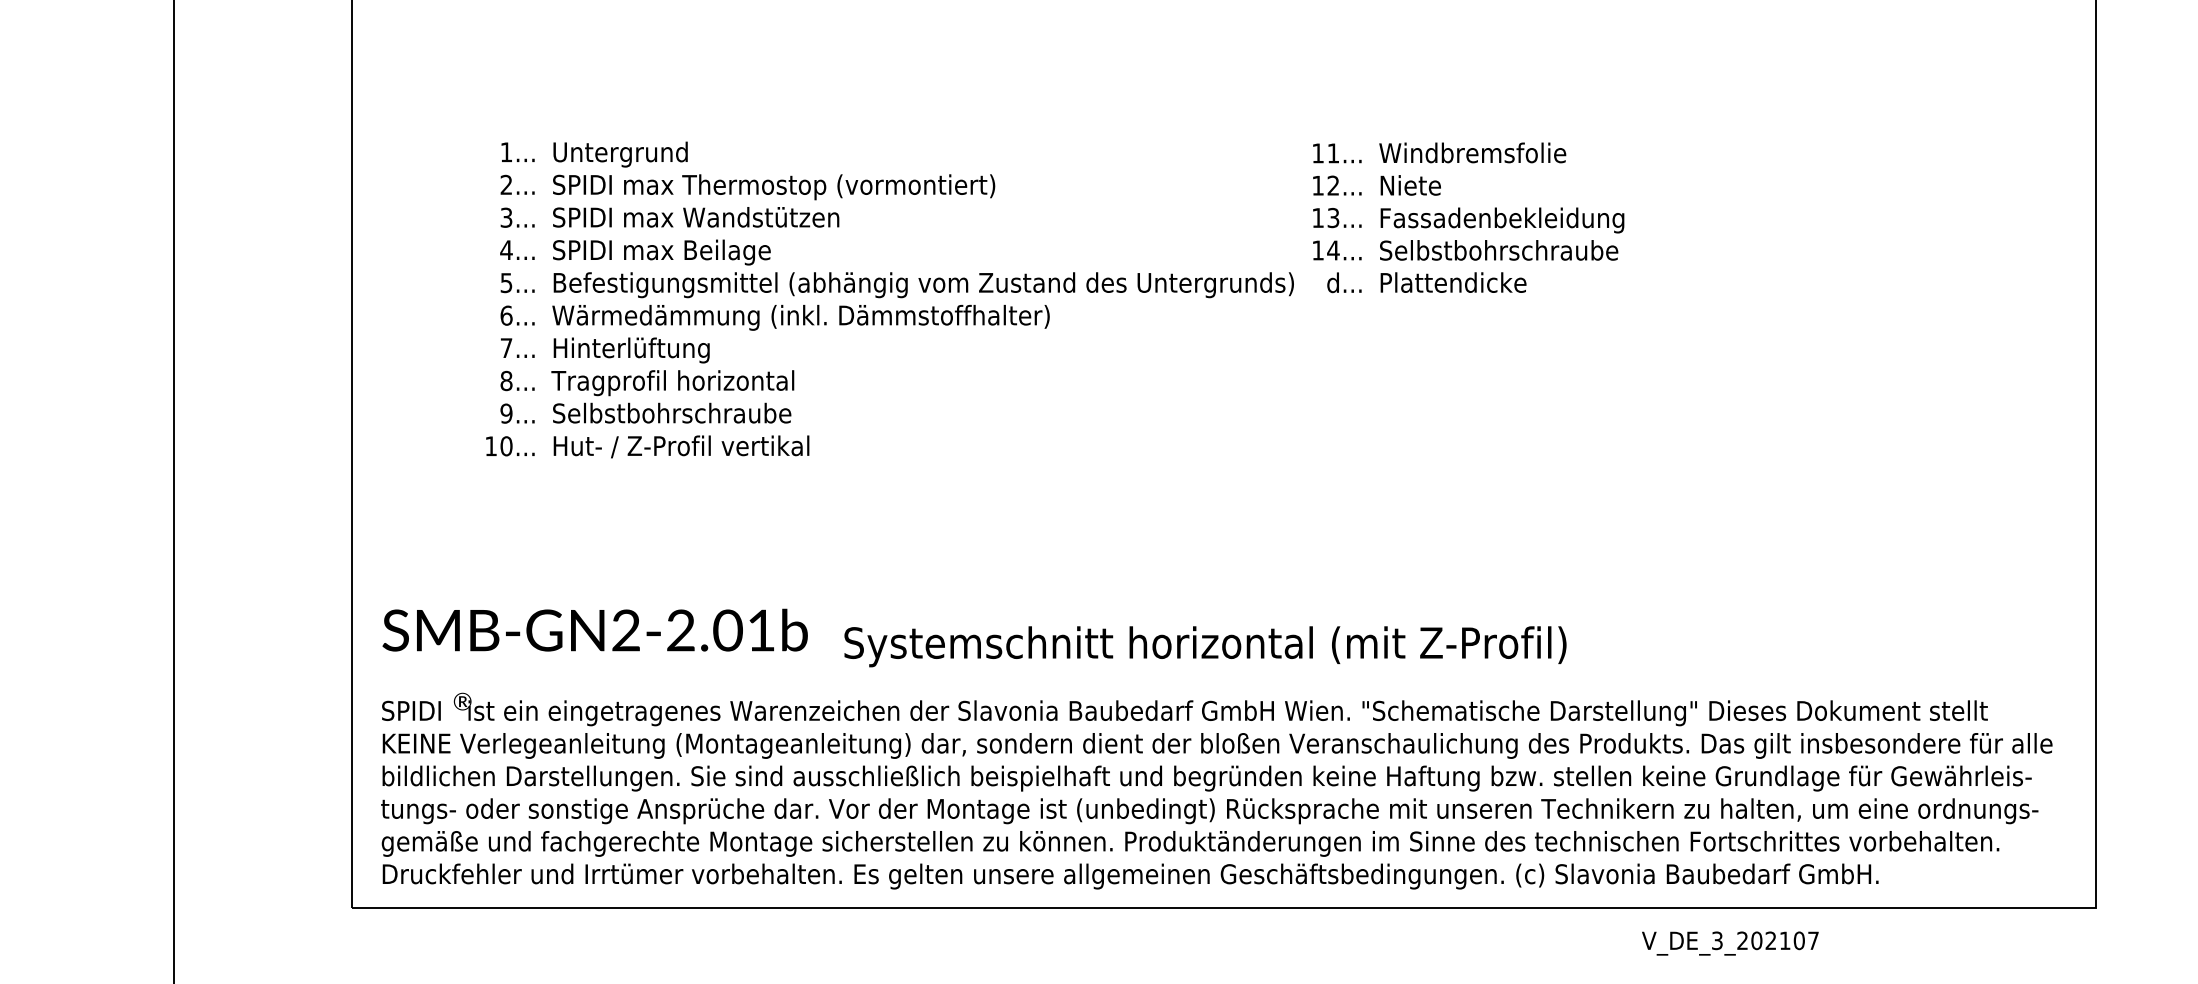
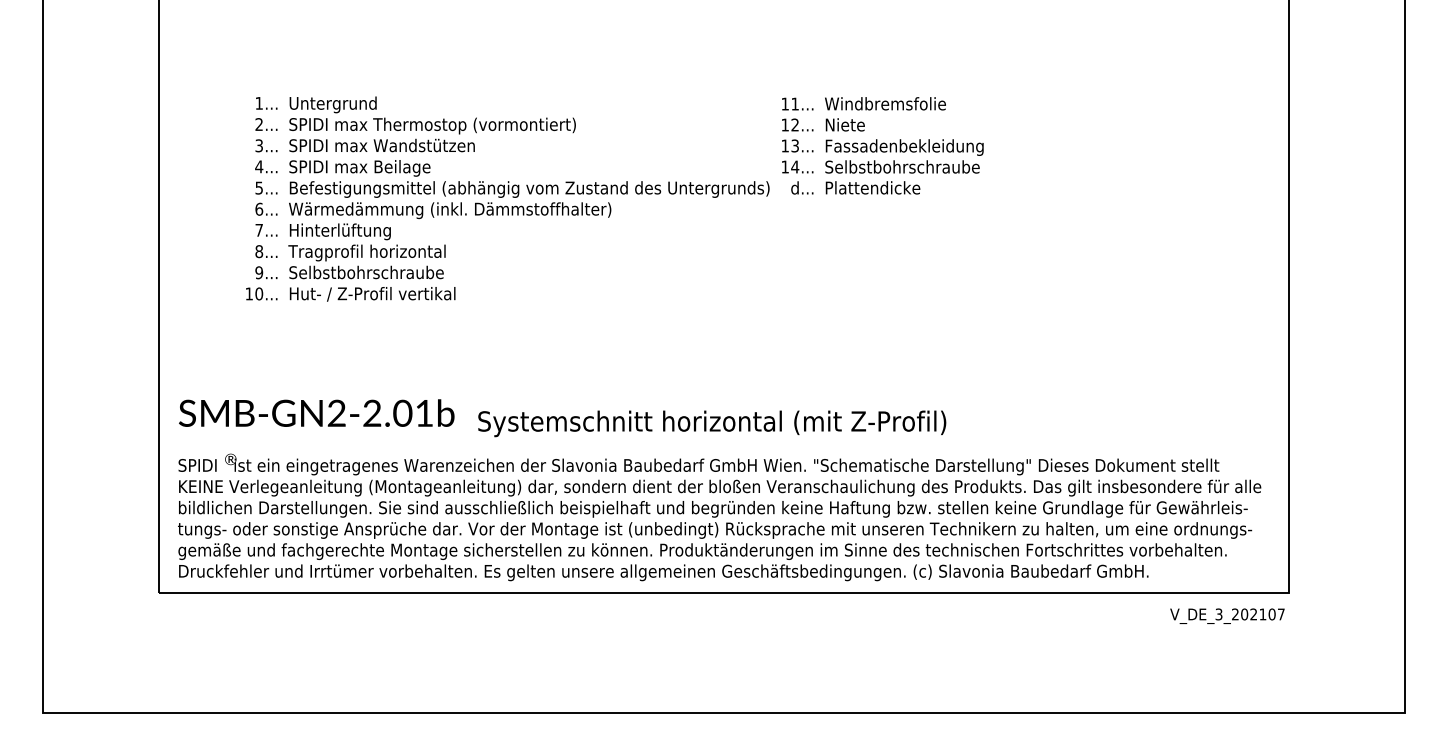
text: (1730, 942) -> (1227, 615), moved

